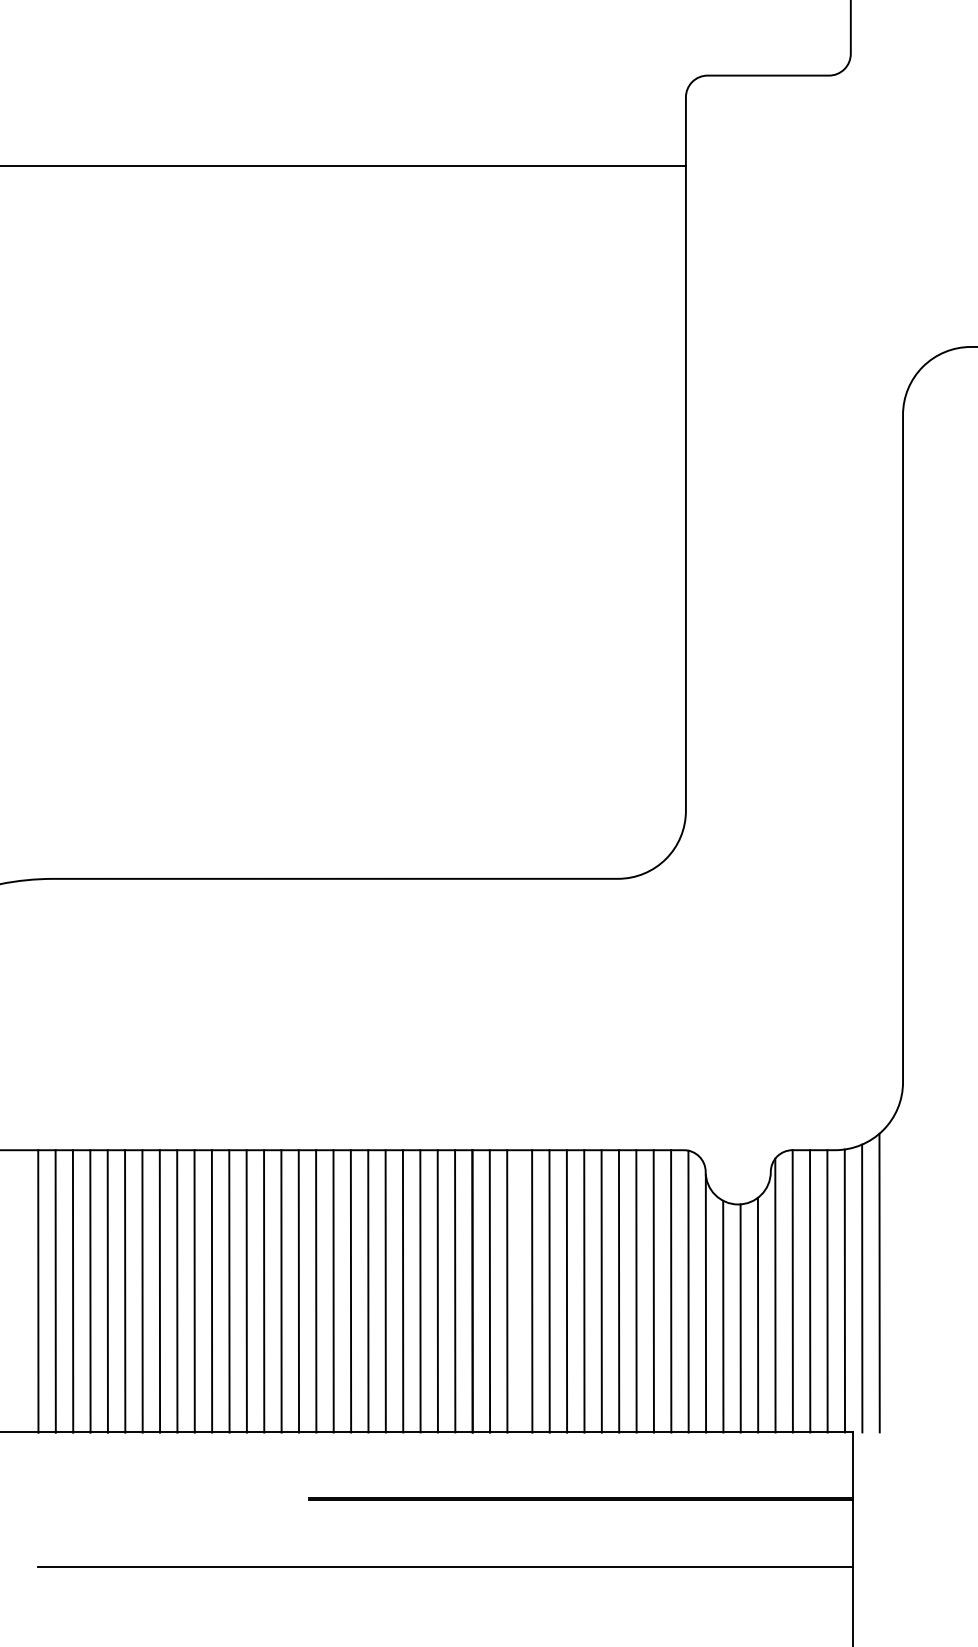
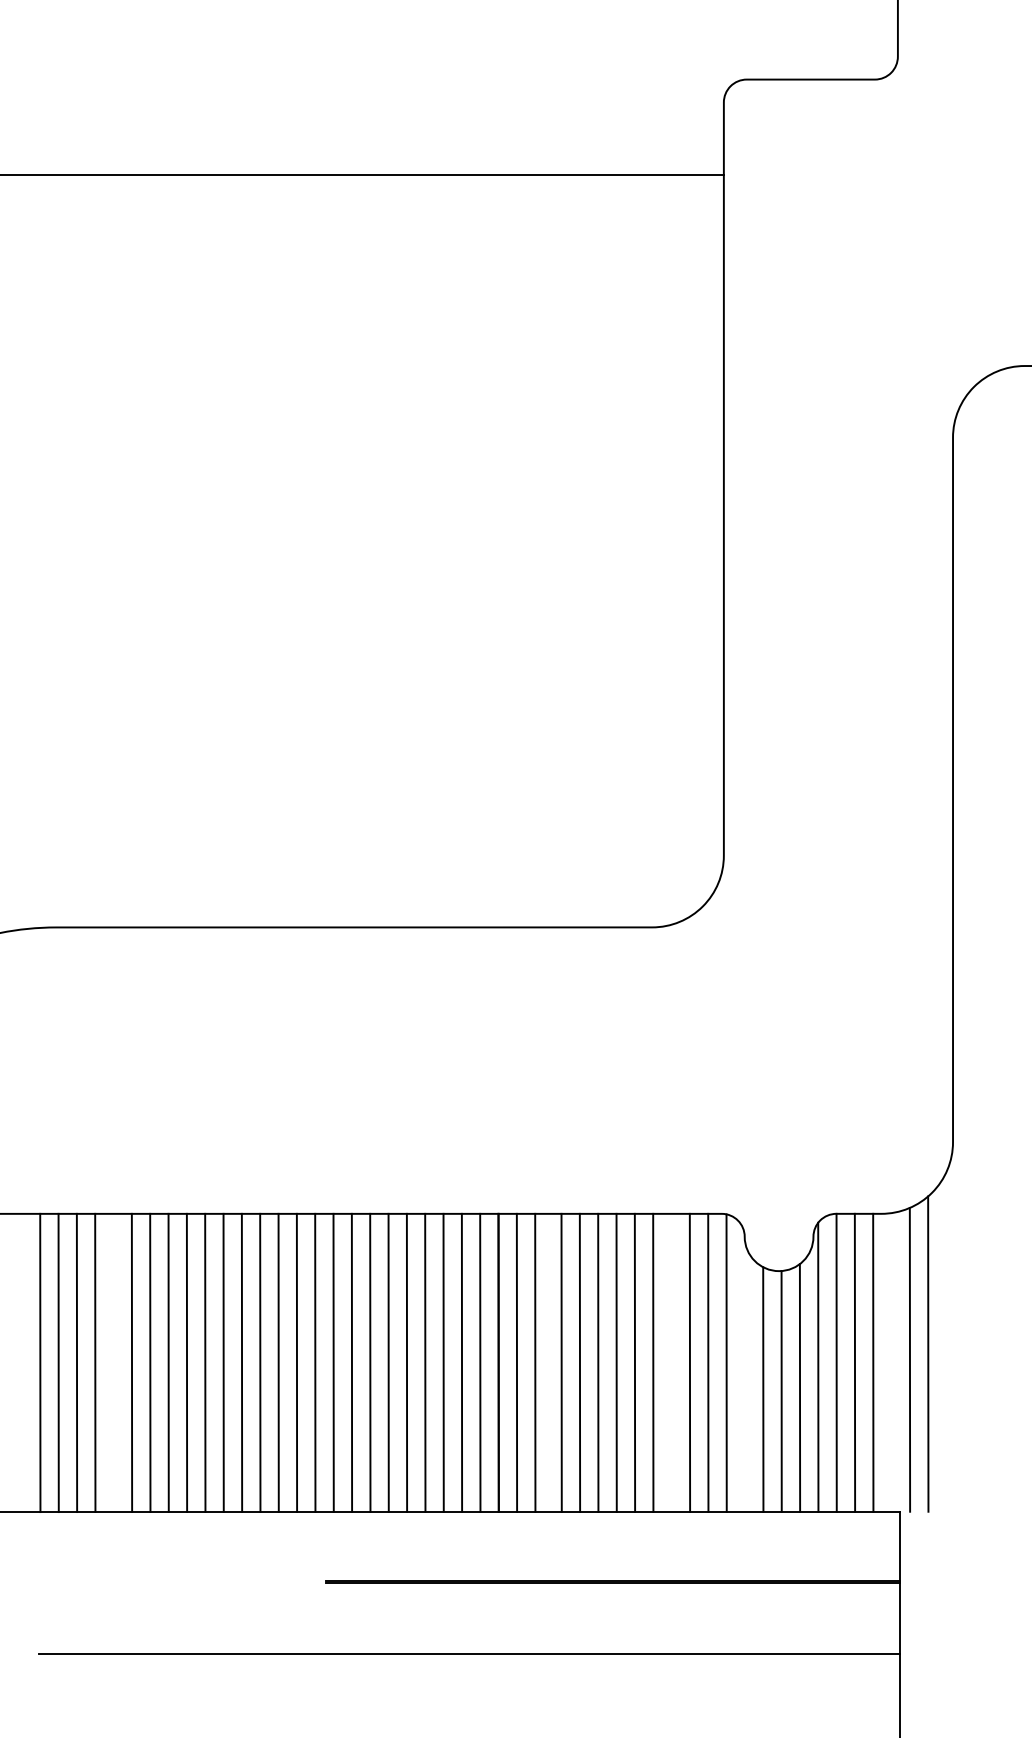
line: (107, 1291) -> (113, 1362), removed
line: (636, 1291) -> (671, 1362), removed
line: (844, 1291) -> (891, 1362), removed
line: (705, 1303) -> (744, 1375), removed

